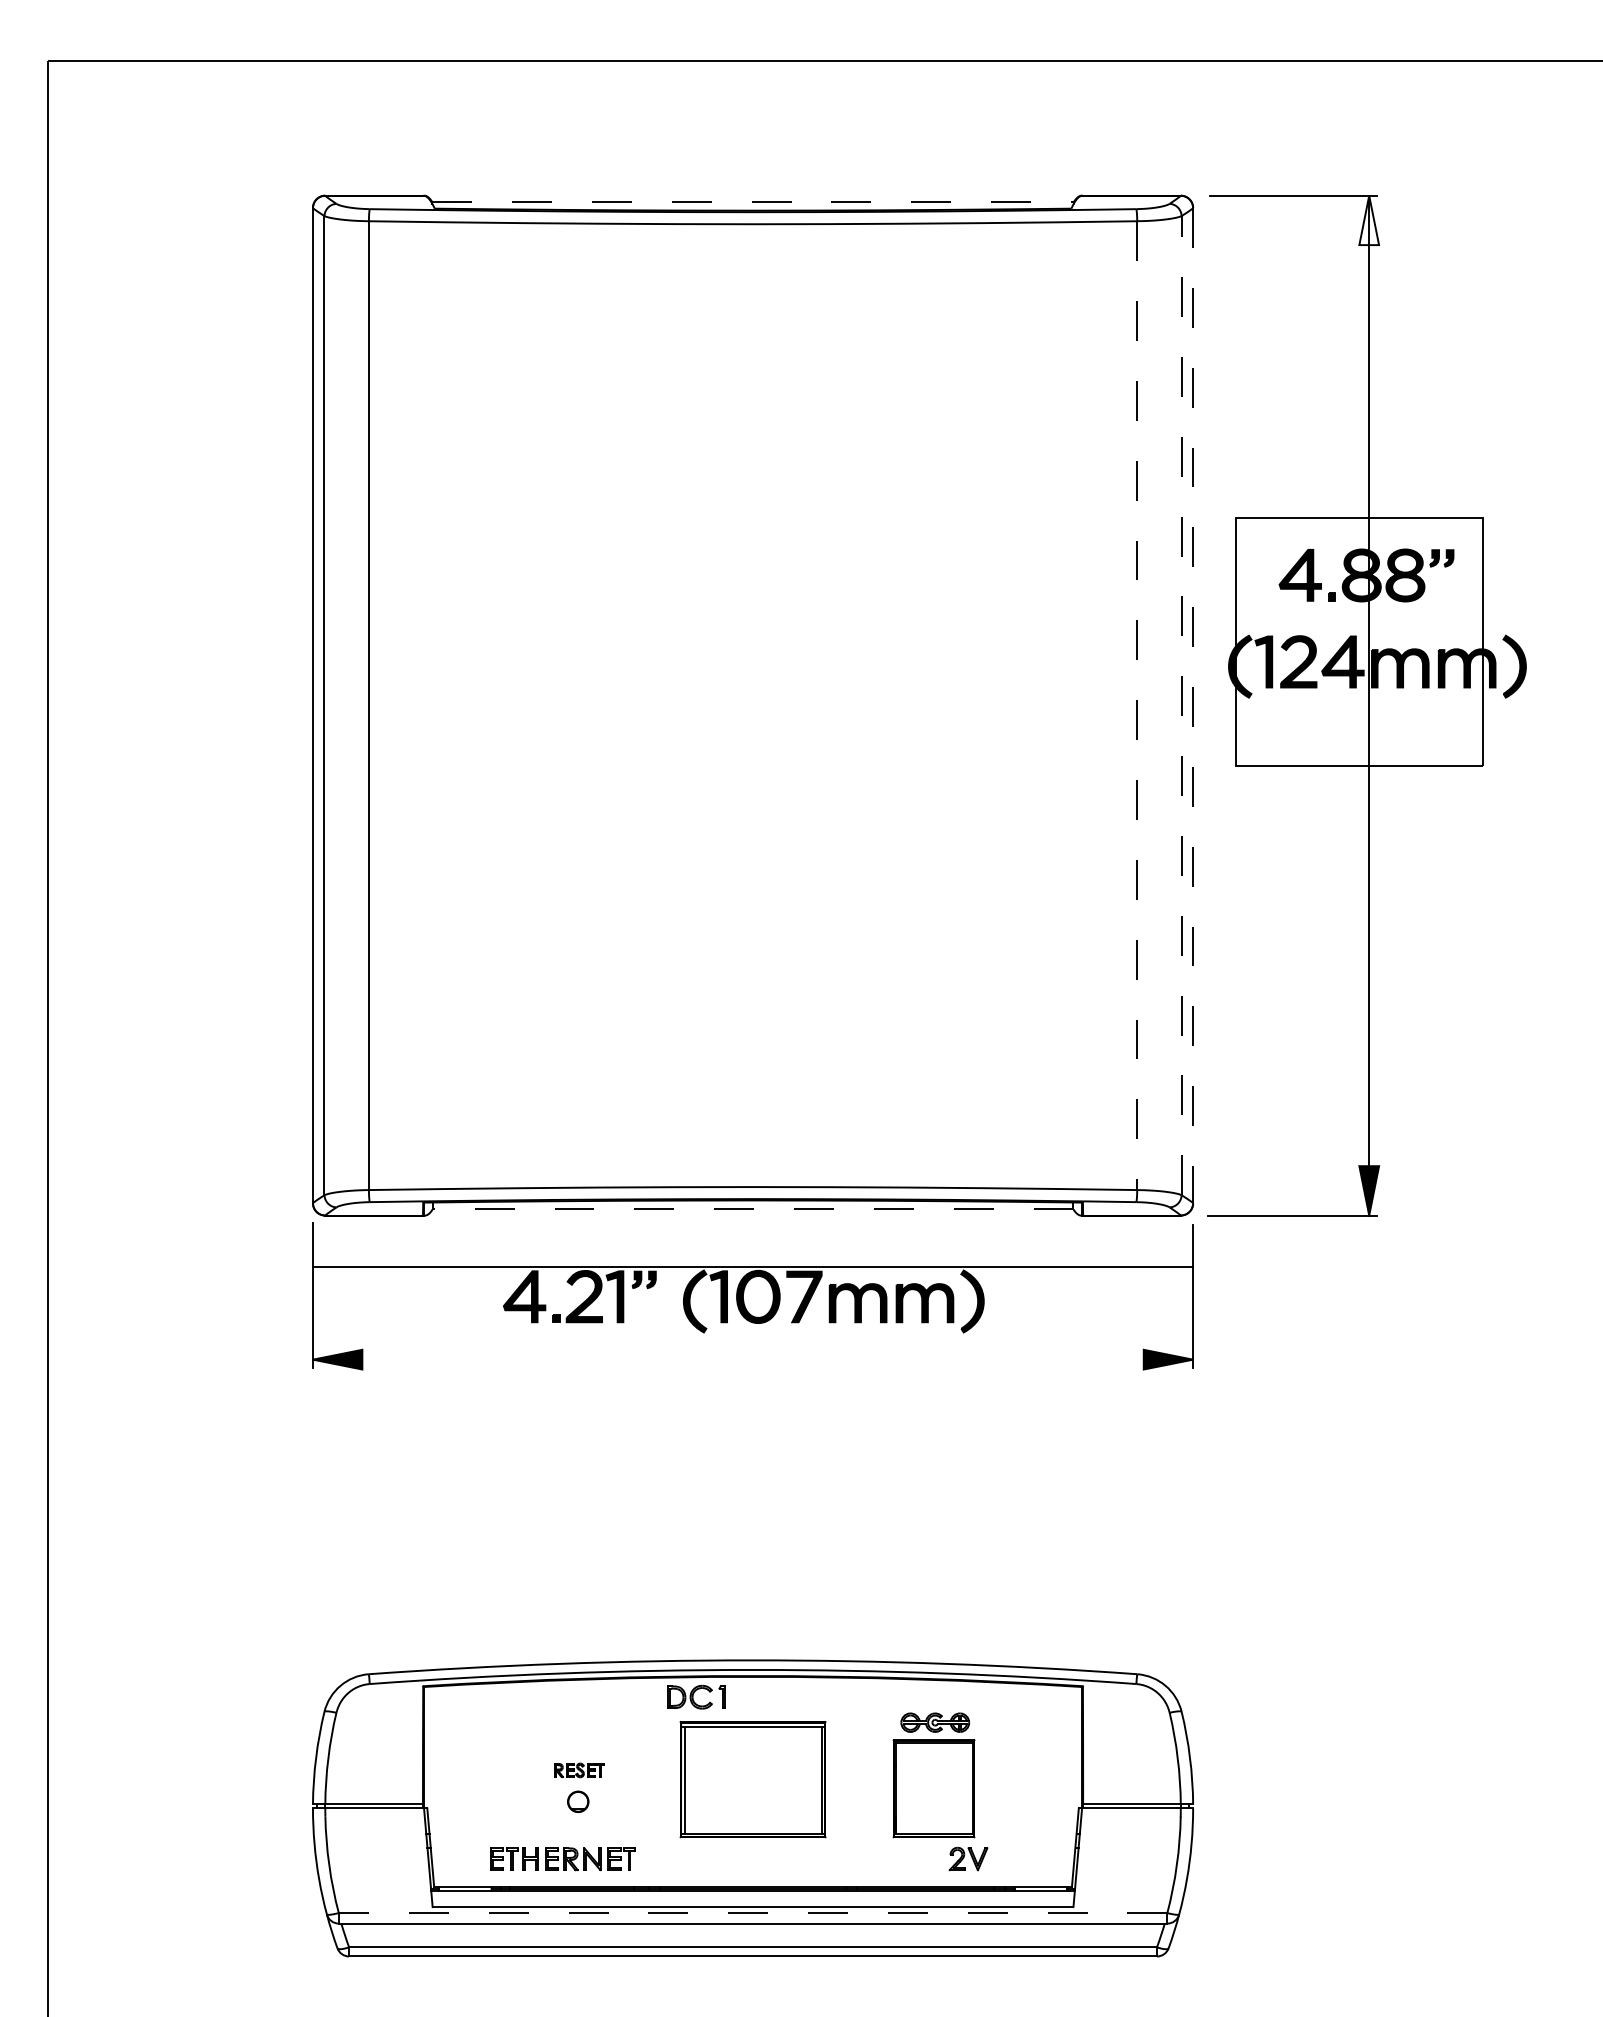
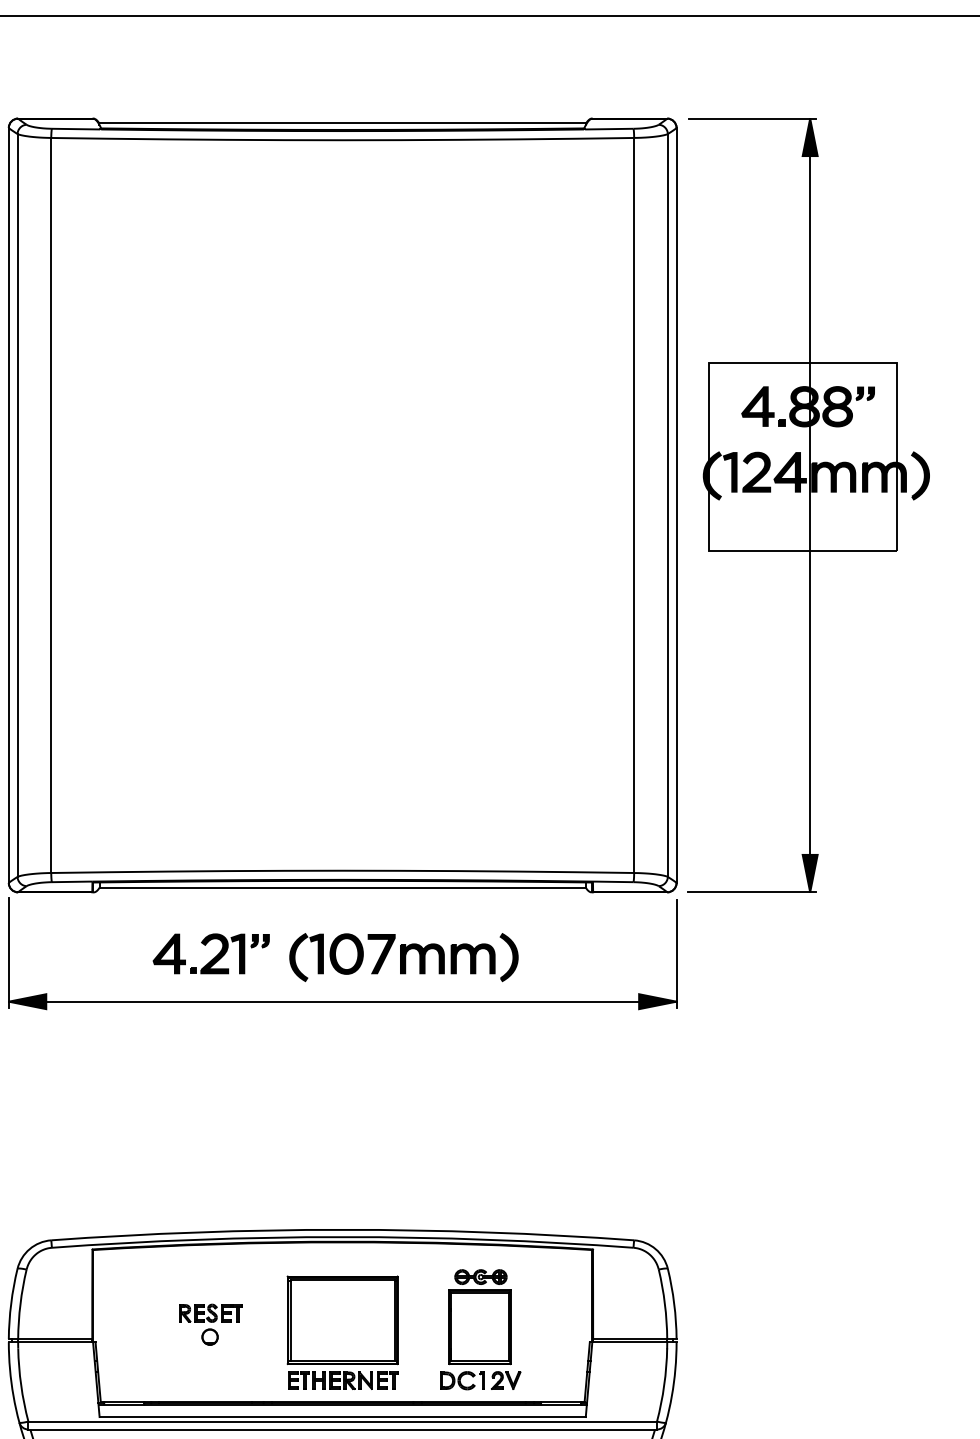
line: (753, 201) -> (343, 122), dashed -> solid
fill: (1369, 220) -> (810, 137), added
line: (1181, 705) -> (667, 505), dashed -> solid
line: (1193, 705) -> (676, 505), dashed -> solid
line: (1137, 706) -> (634, 506), dashed -> solid
line: (752, 1209) -> (342, 887), dashed -> solid
line: (752, 1266) -> (342, 1001), moved
part: (696, 1696) -> (462, 1380), moved
part: (578, 1770) -> (210, 1313), size x1.67
part: (562, 1859) -> (343, 1380), moved
line: (752, 1913) -> (342, 1421), dashed -> solid

